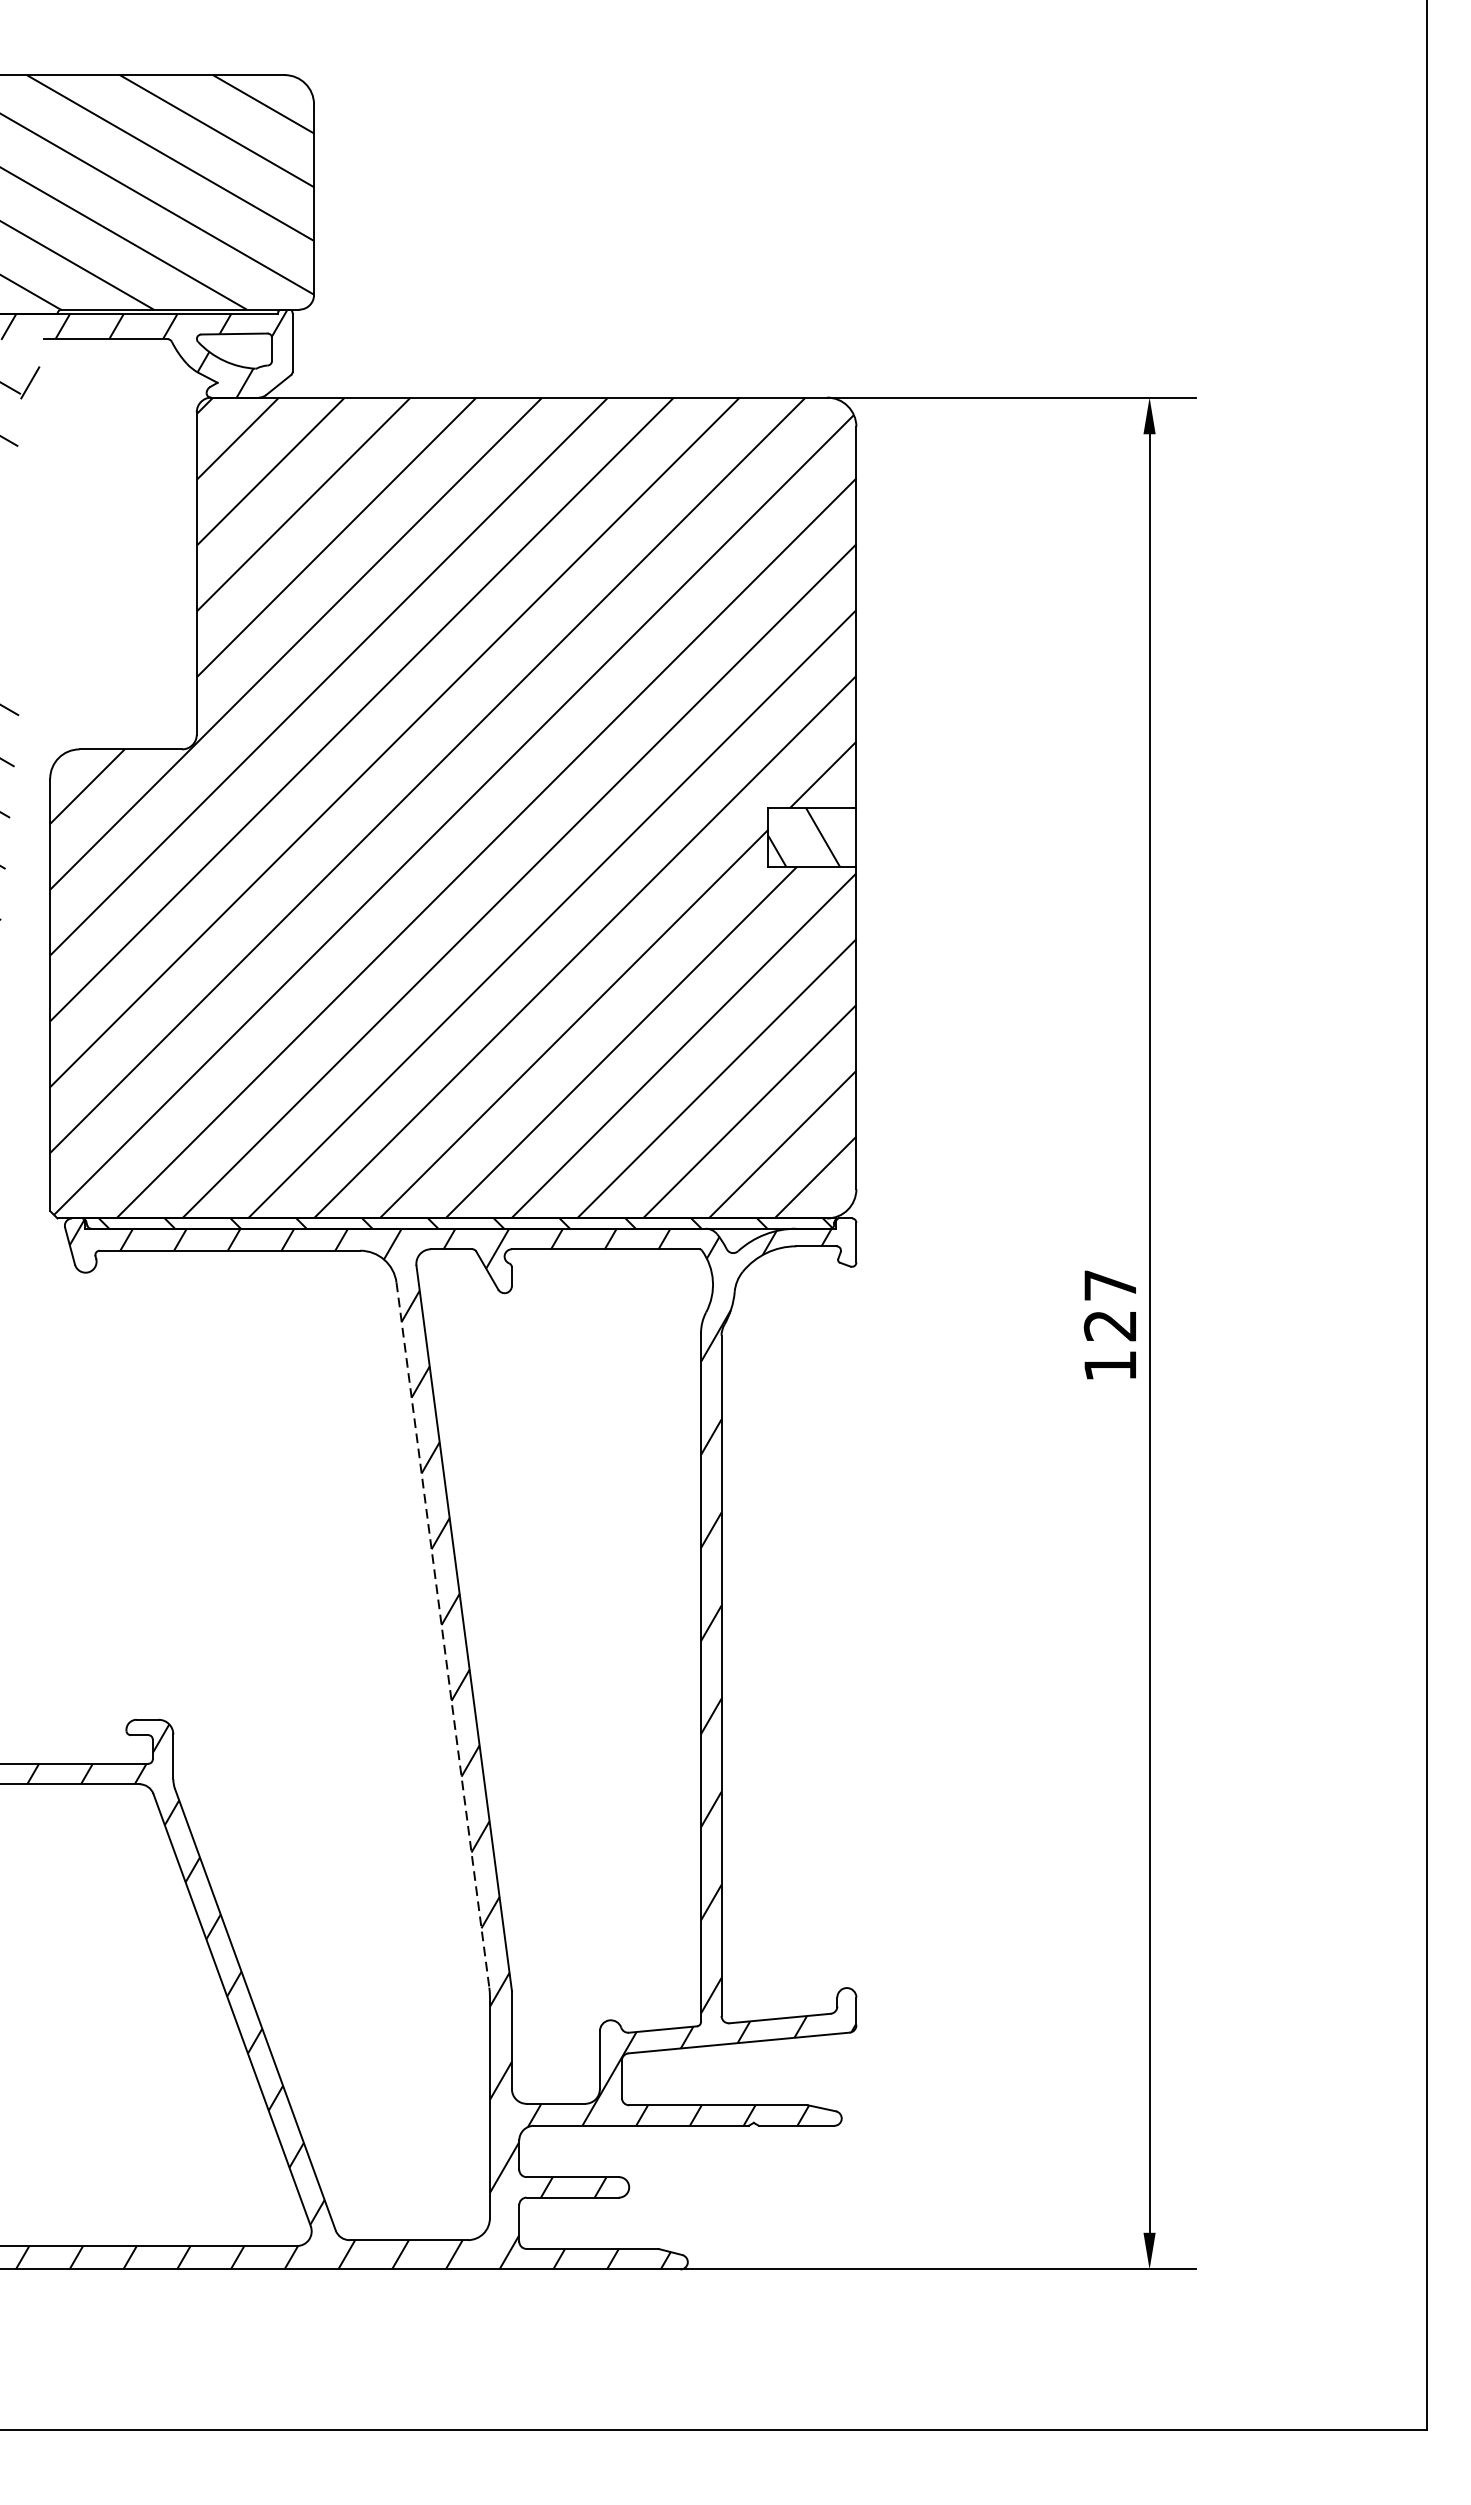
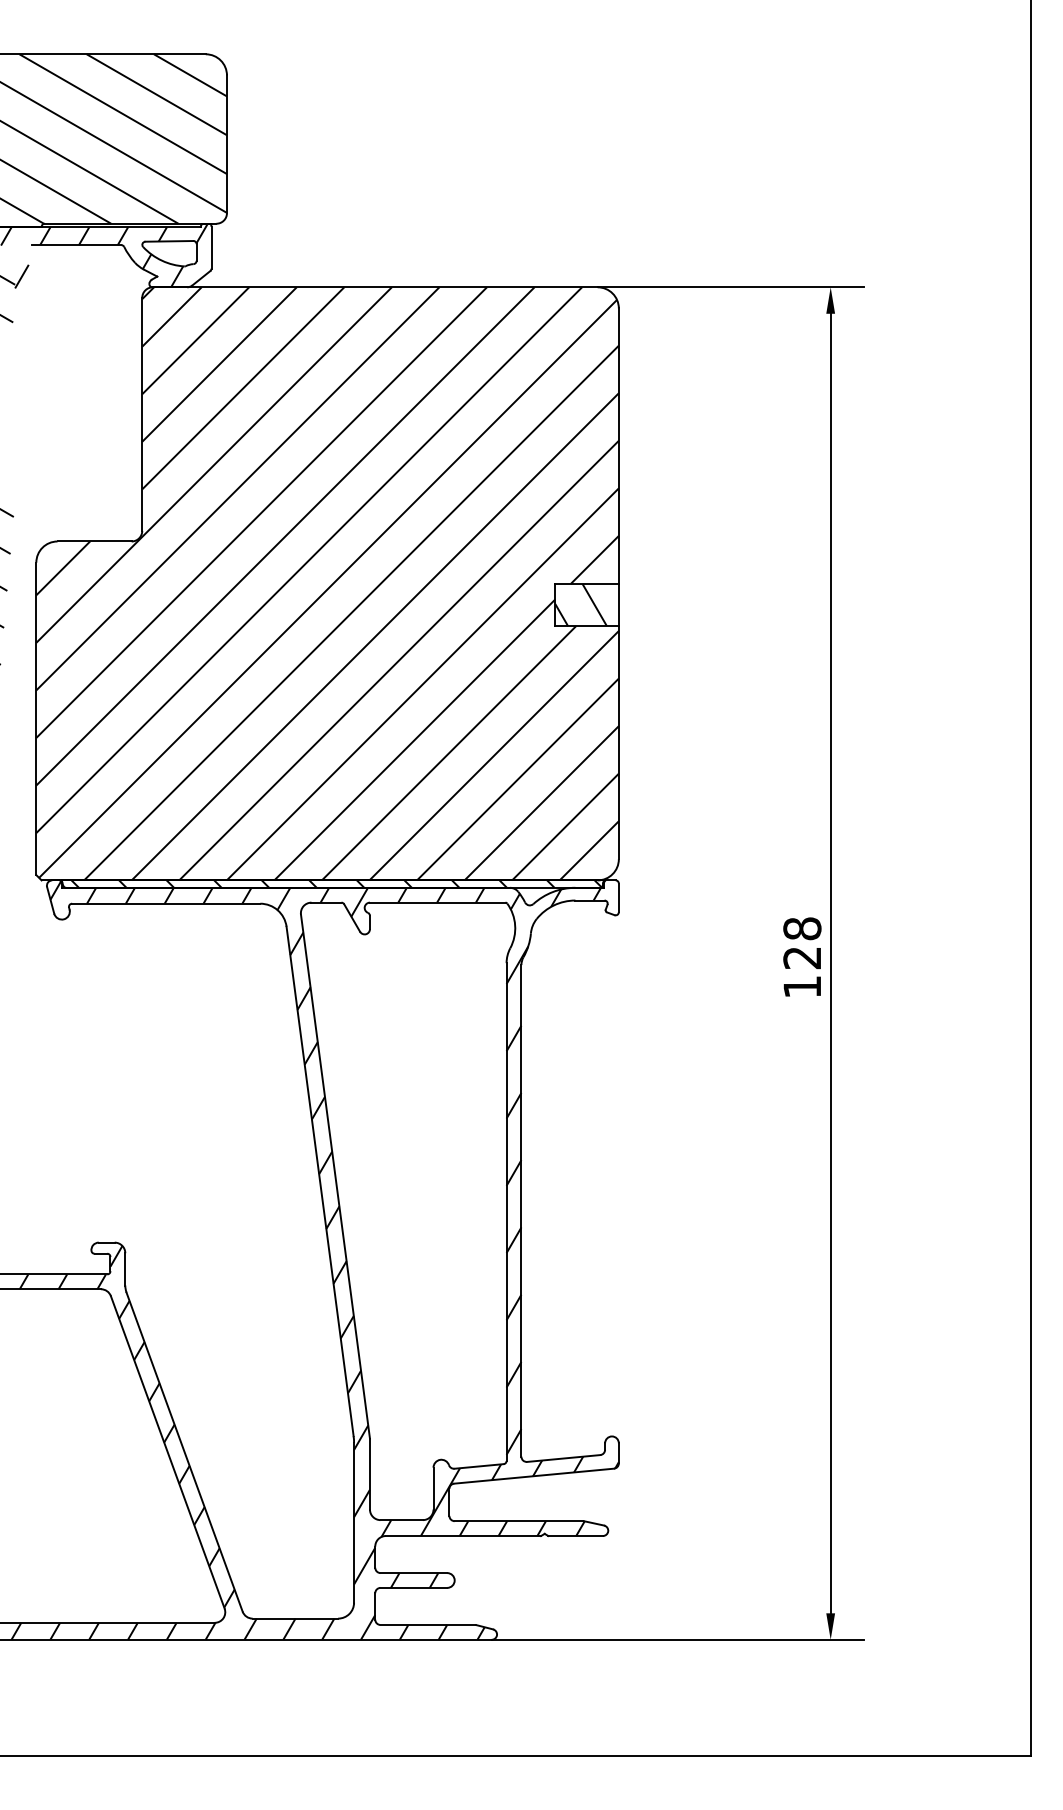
text: (1110, 1285) -> (802, 928), 127 -> 128
line: (443, 1635) -> (320, 1181), dashed -> solid

